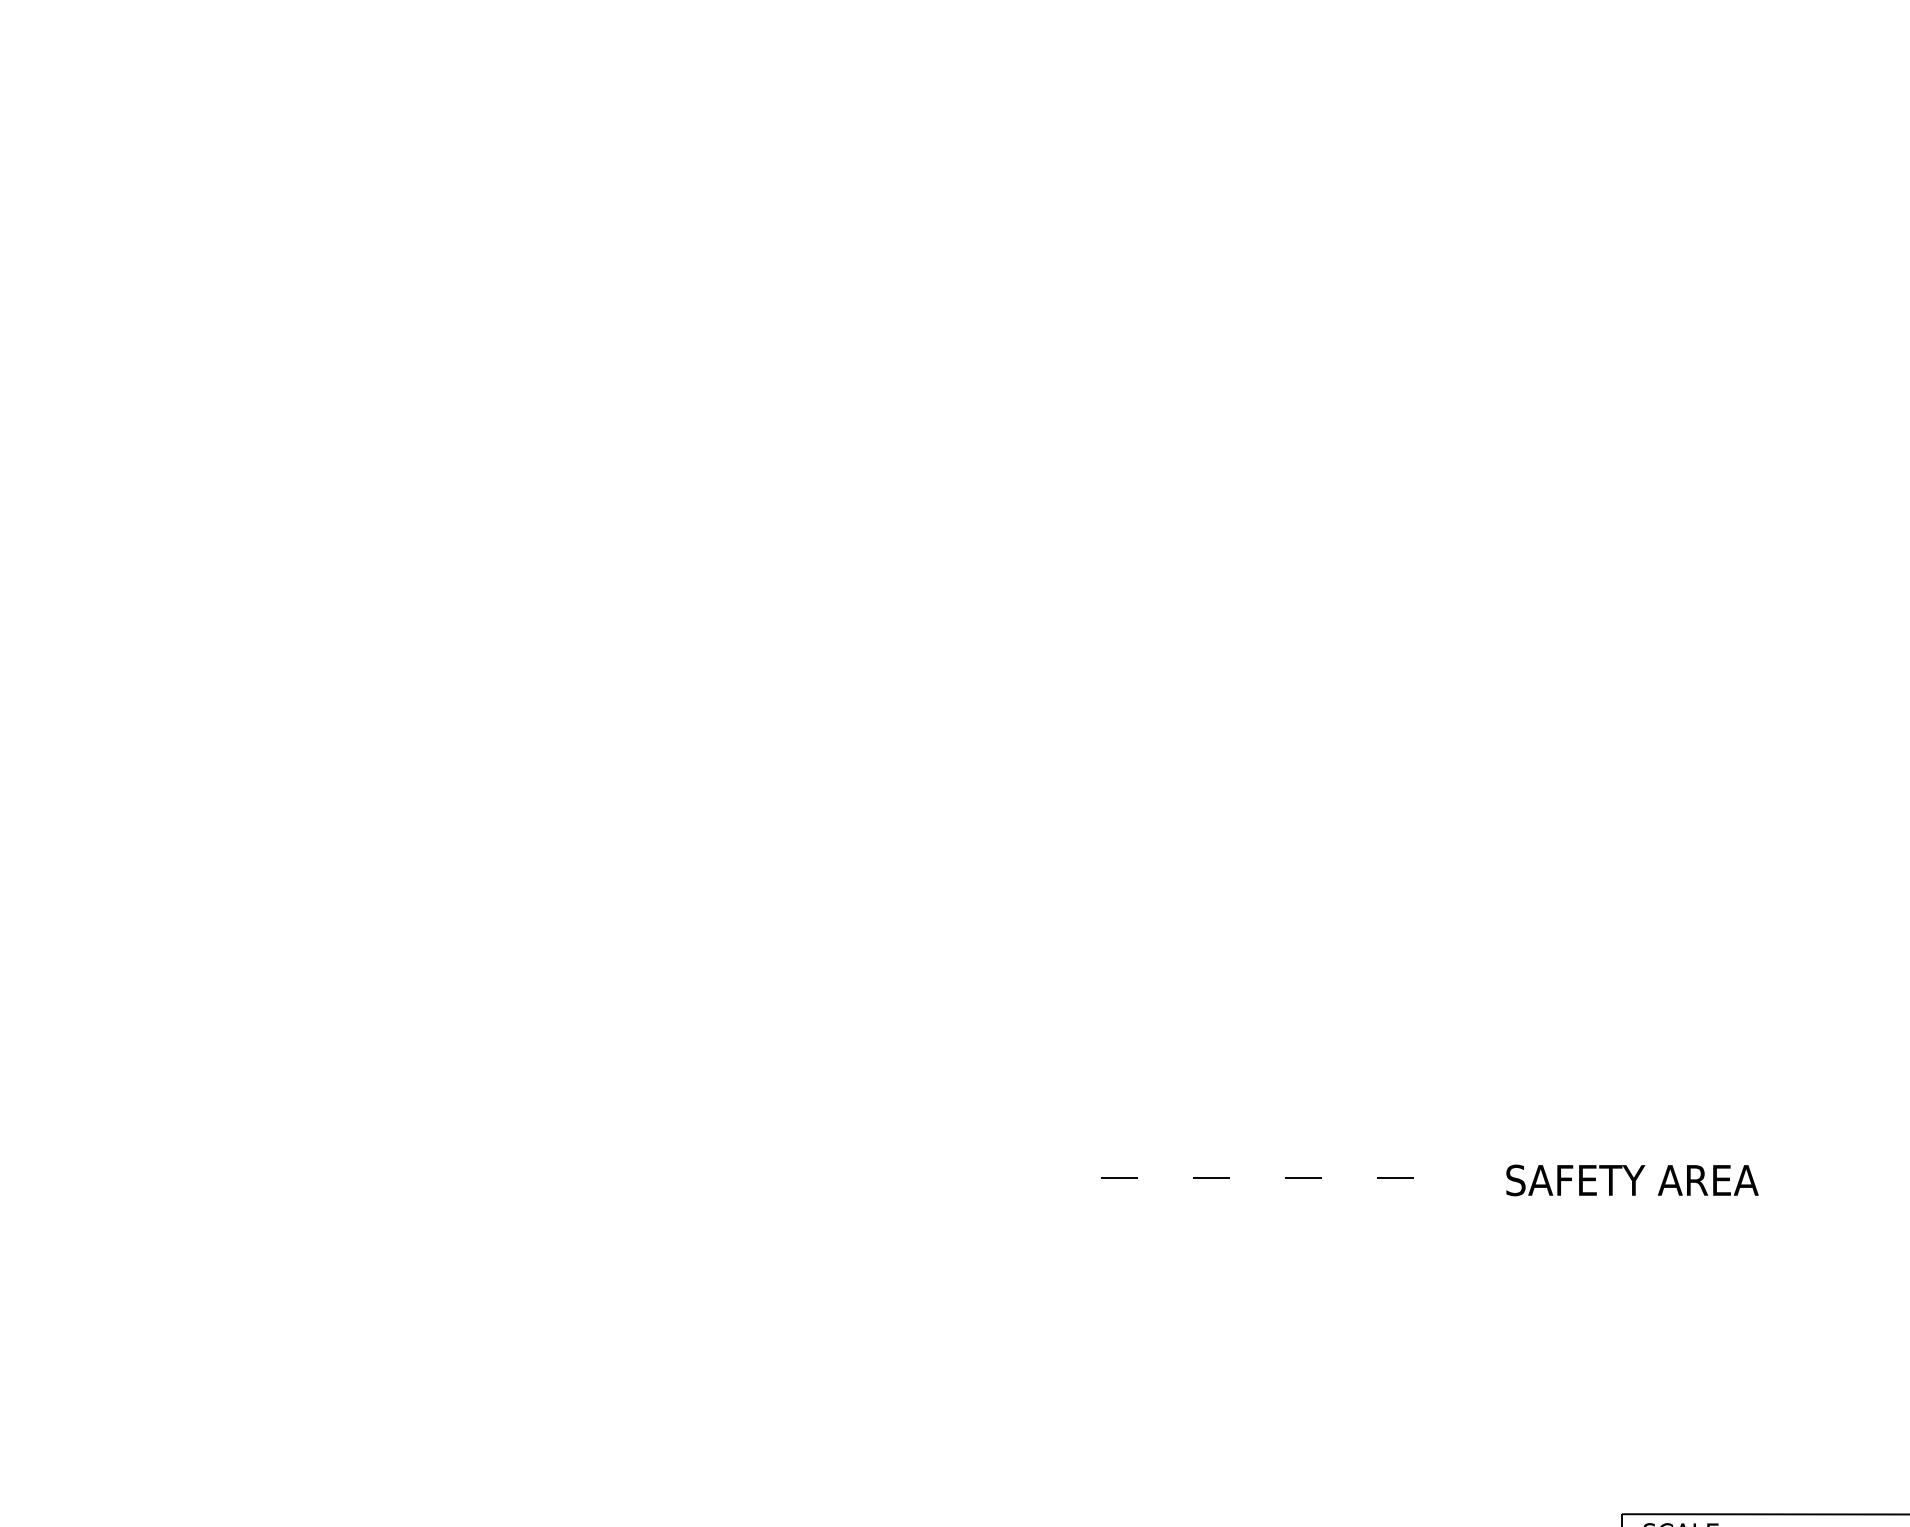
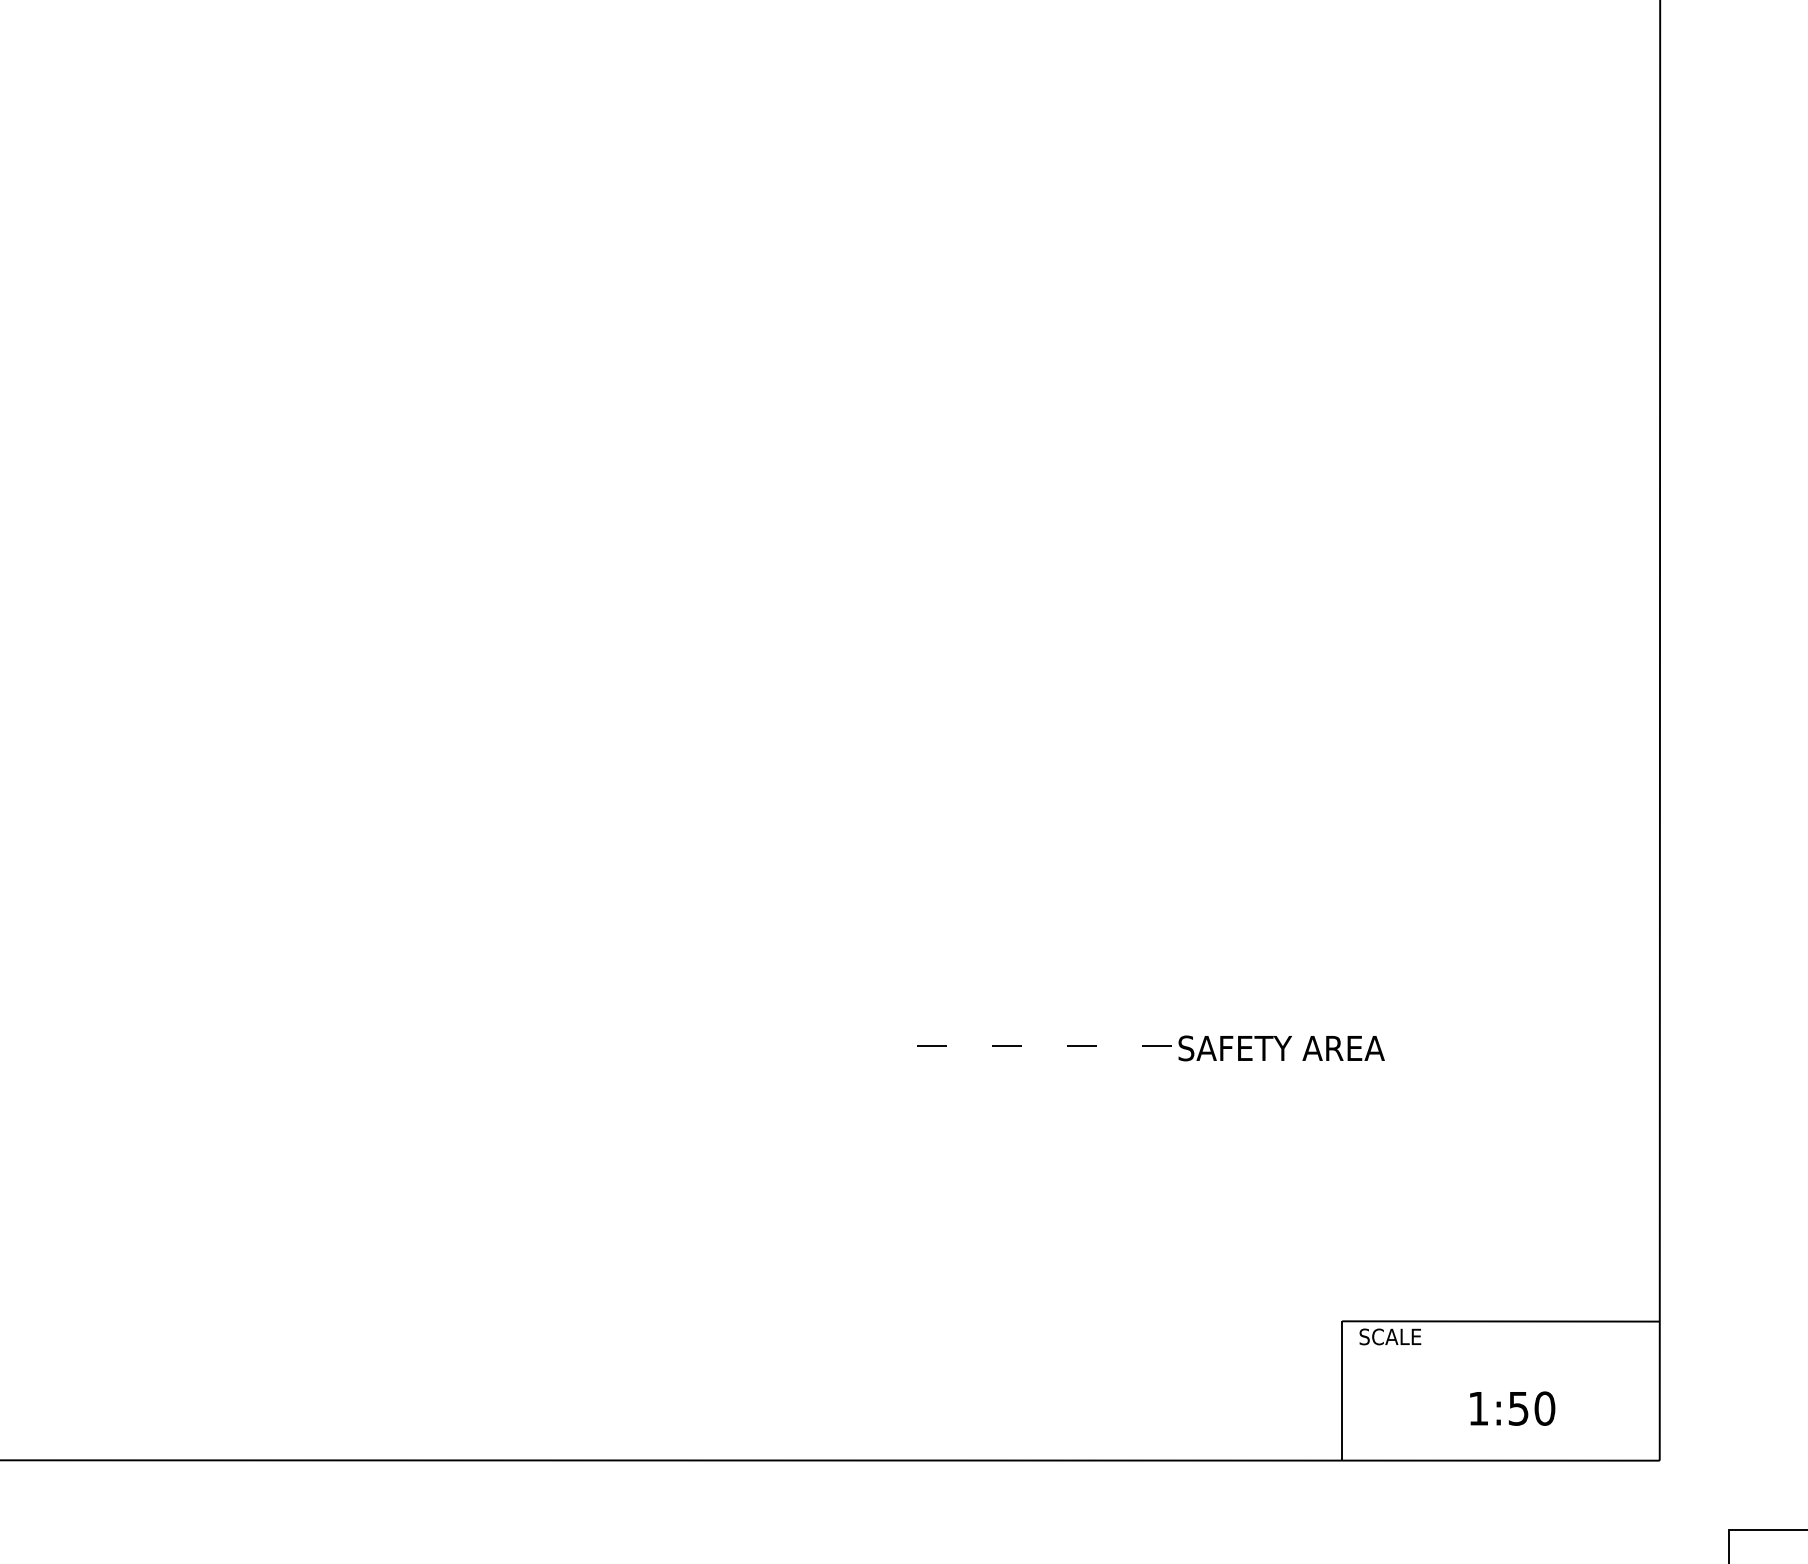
text: (1632, 1180) -> (1281, 1048), moved

